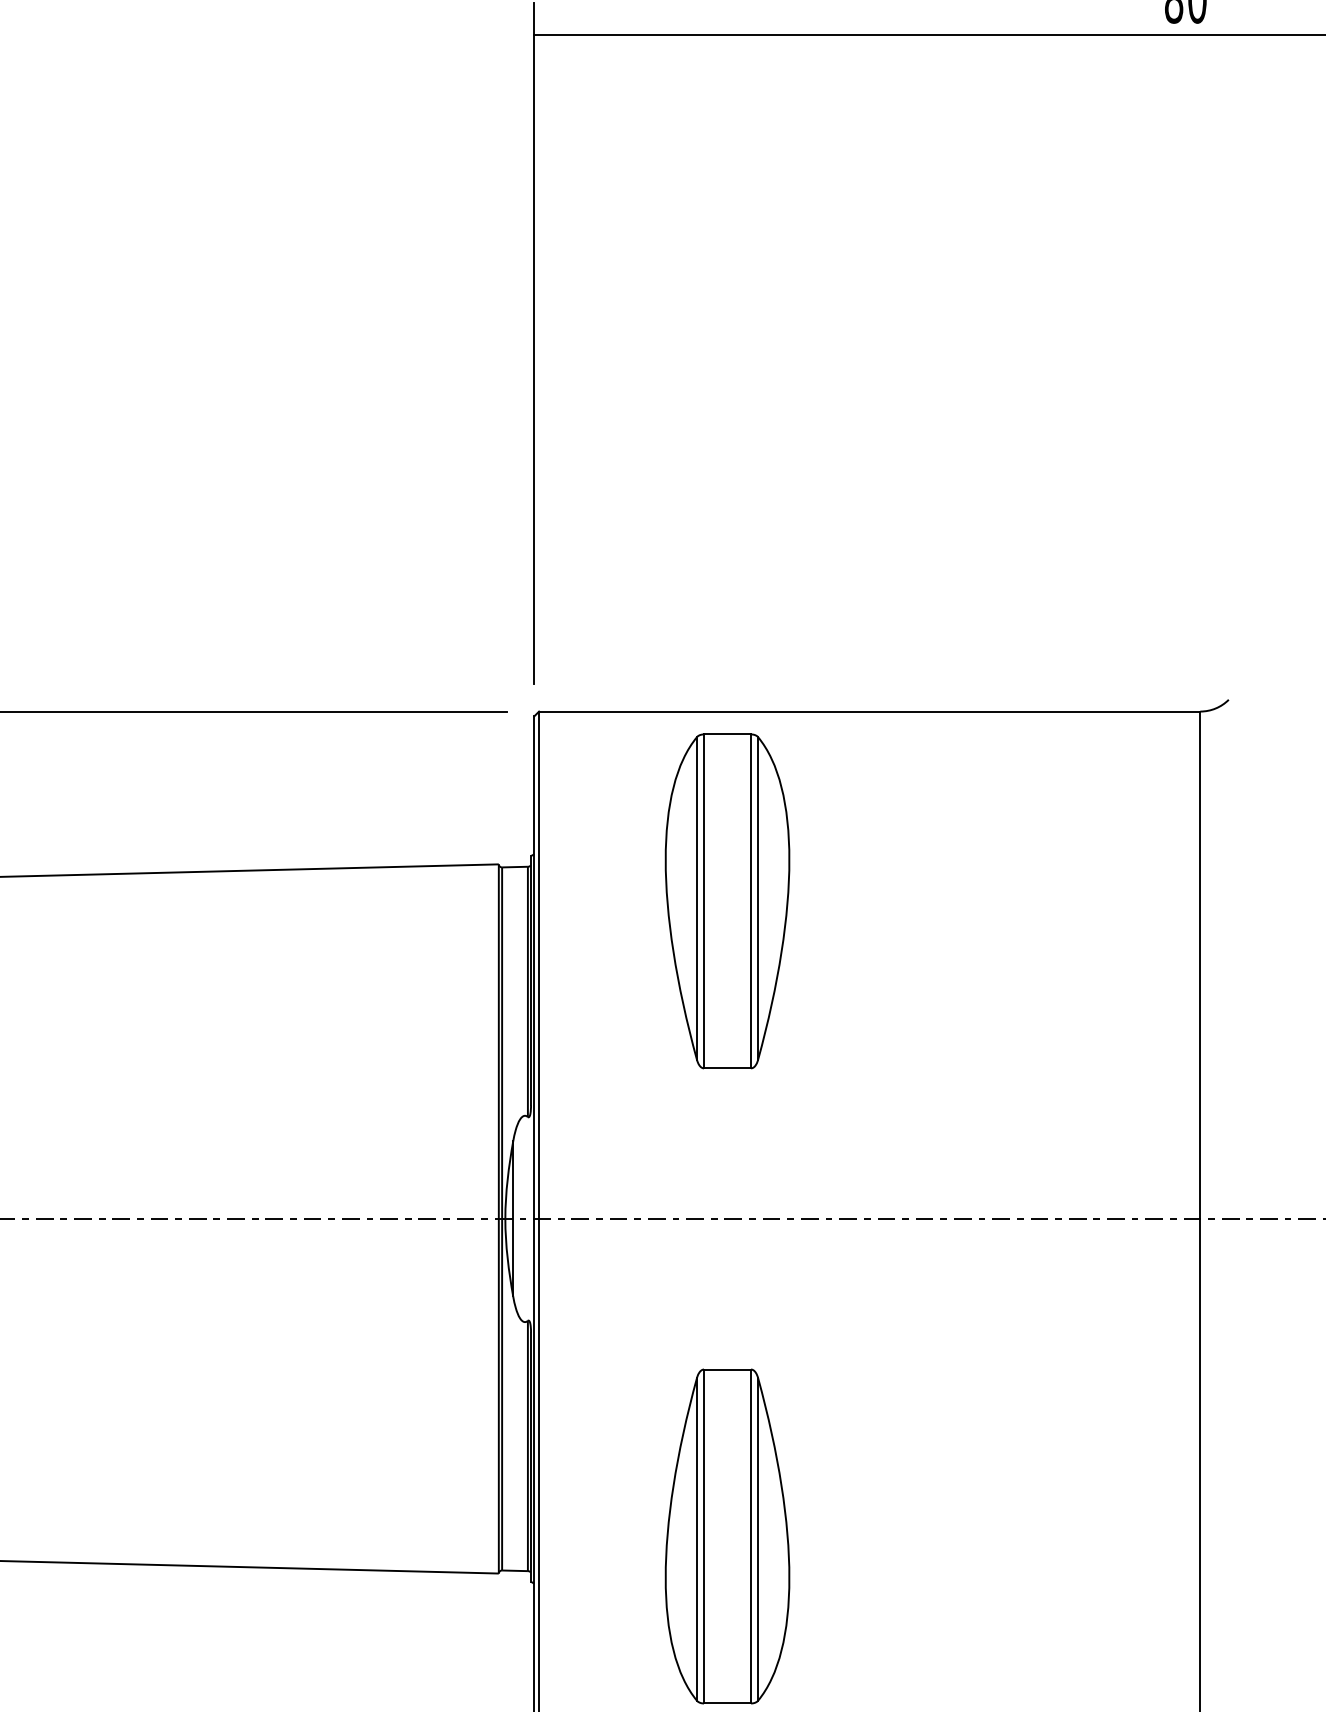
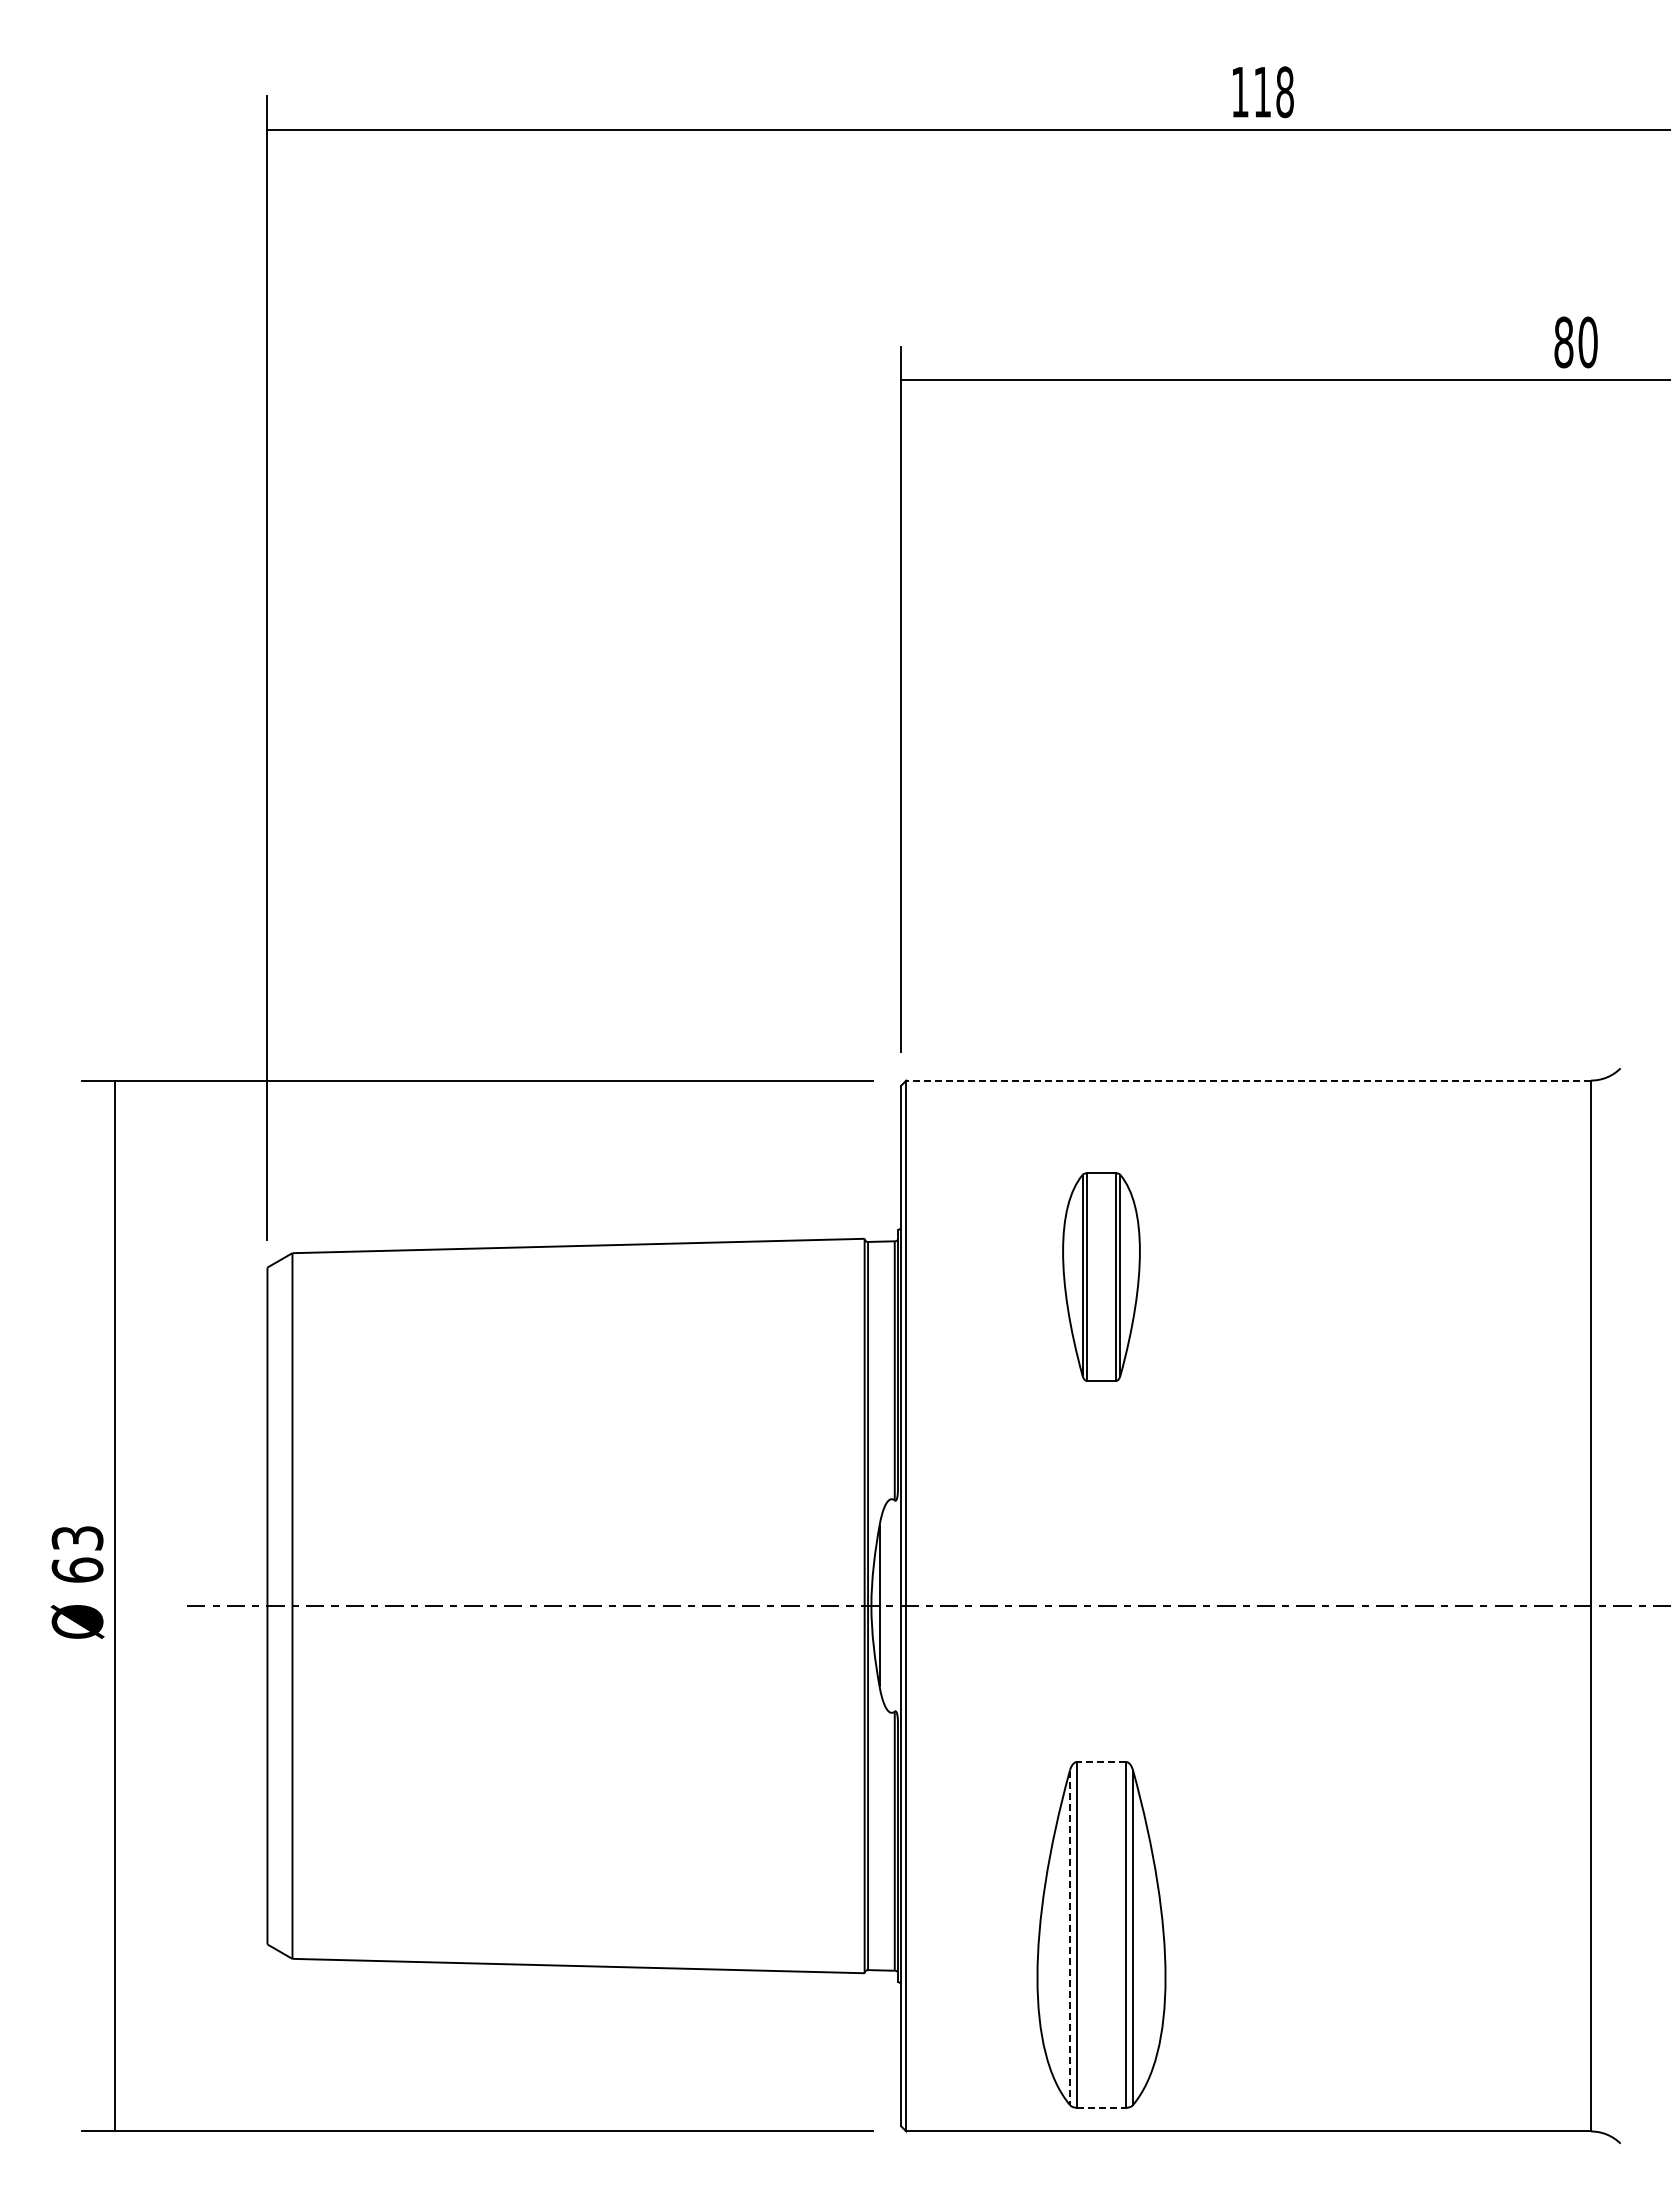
line: (869, 711) -> (1248, 1080), solid -> dashed
part: (727, 900) -> (1101, 1276), size x0.6
line: (727, 1369) -> (1101, 1761), solid -> dashed
line: (696, 1539) -> (1069, 1938), solid -> dashed
line: (728, 1703) -> (1102, 2107), solid -> dashed

